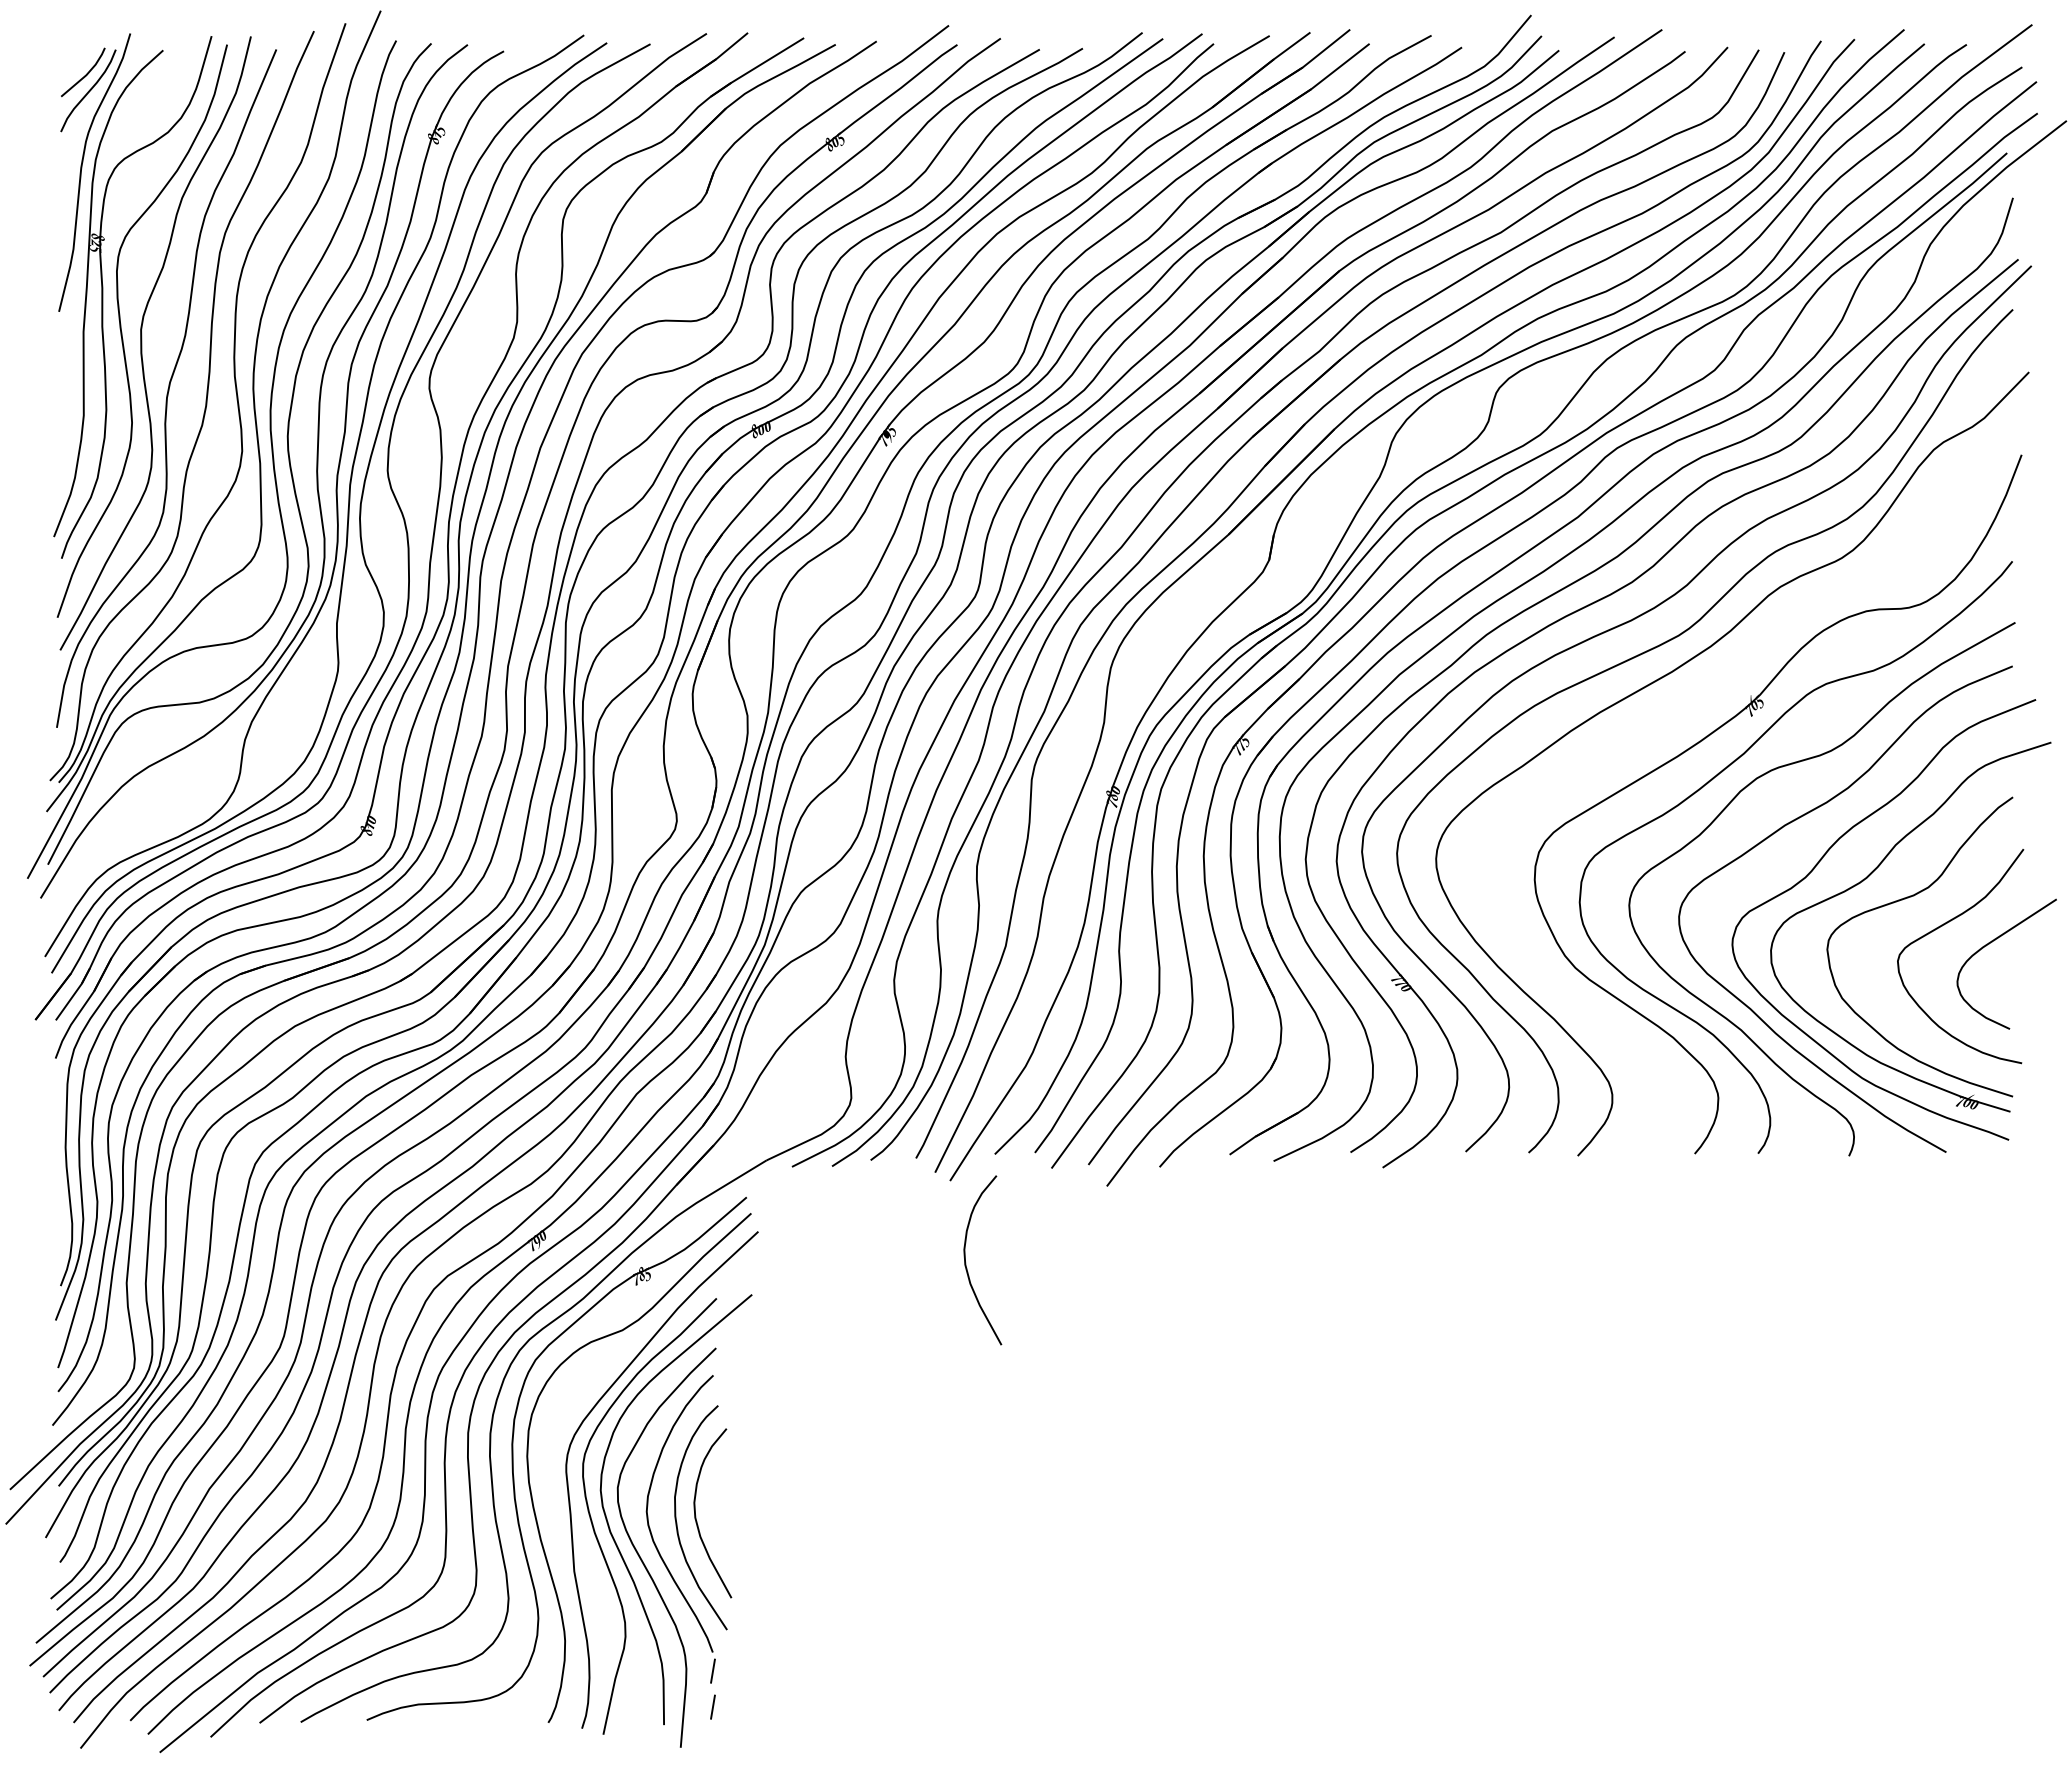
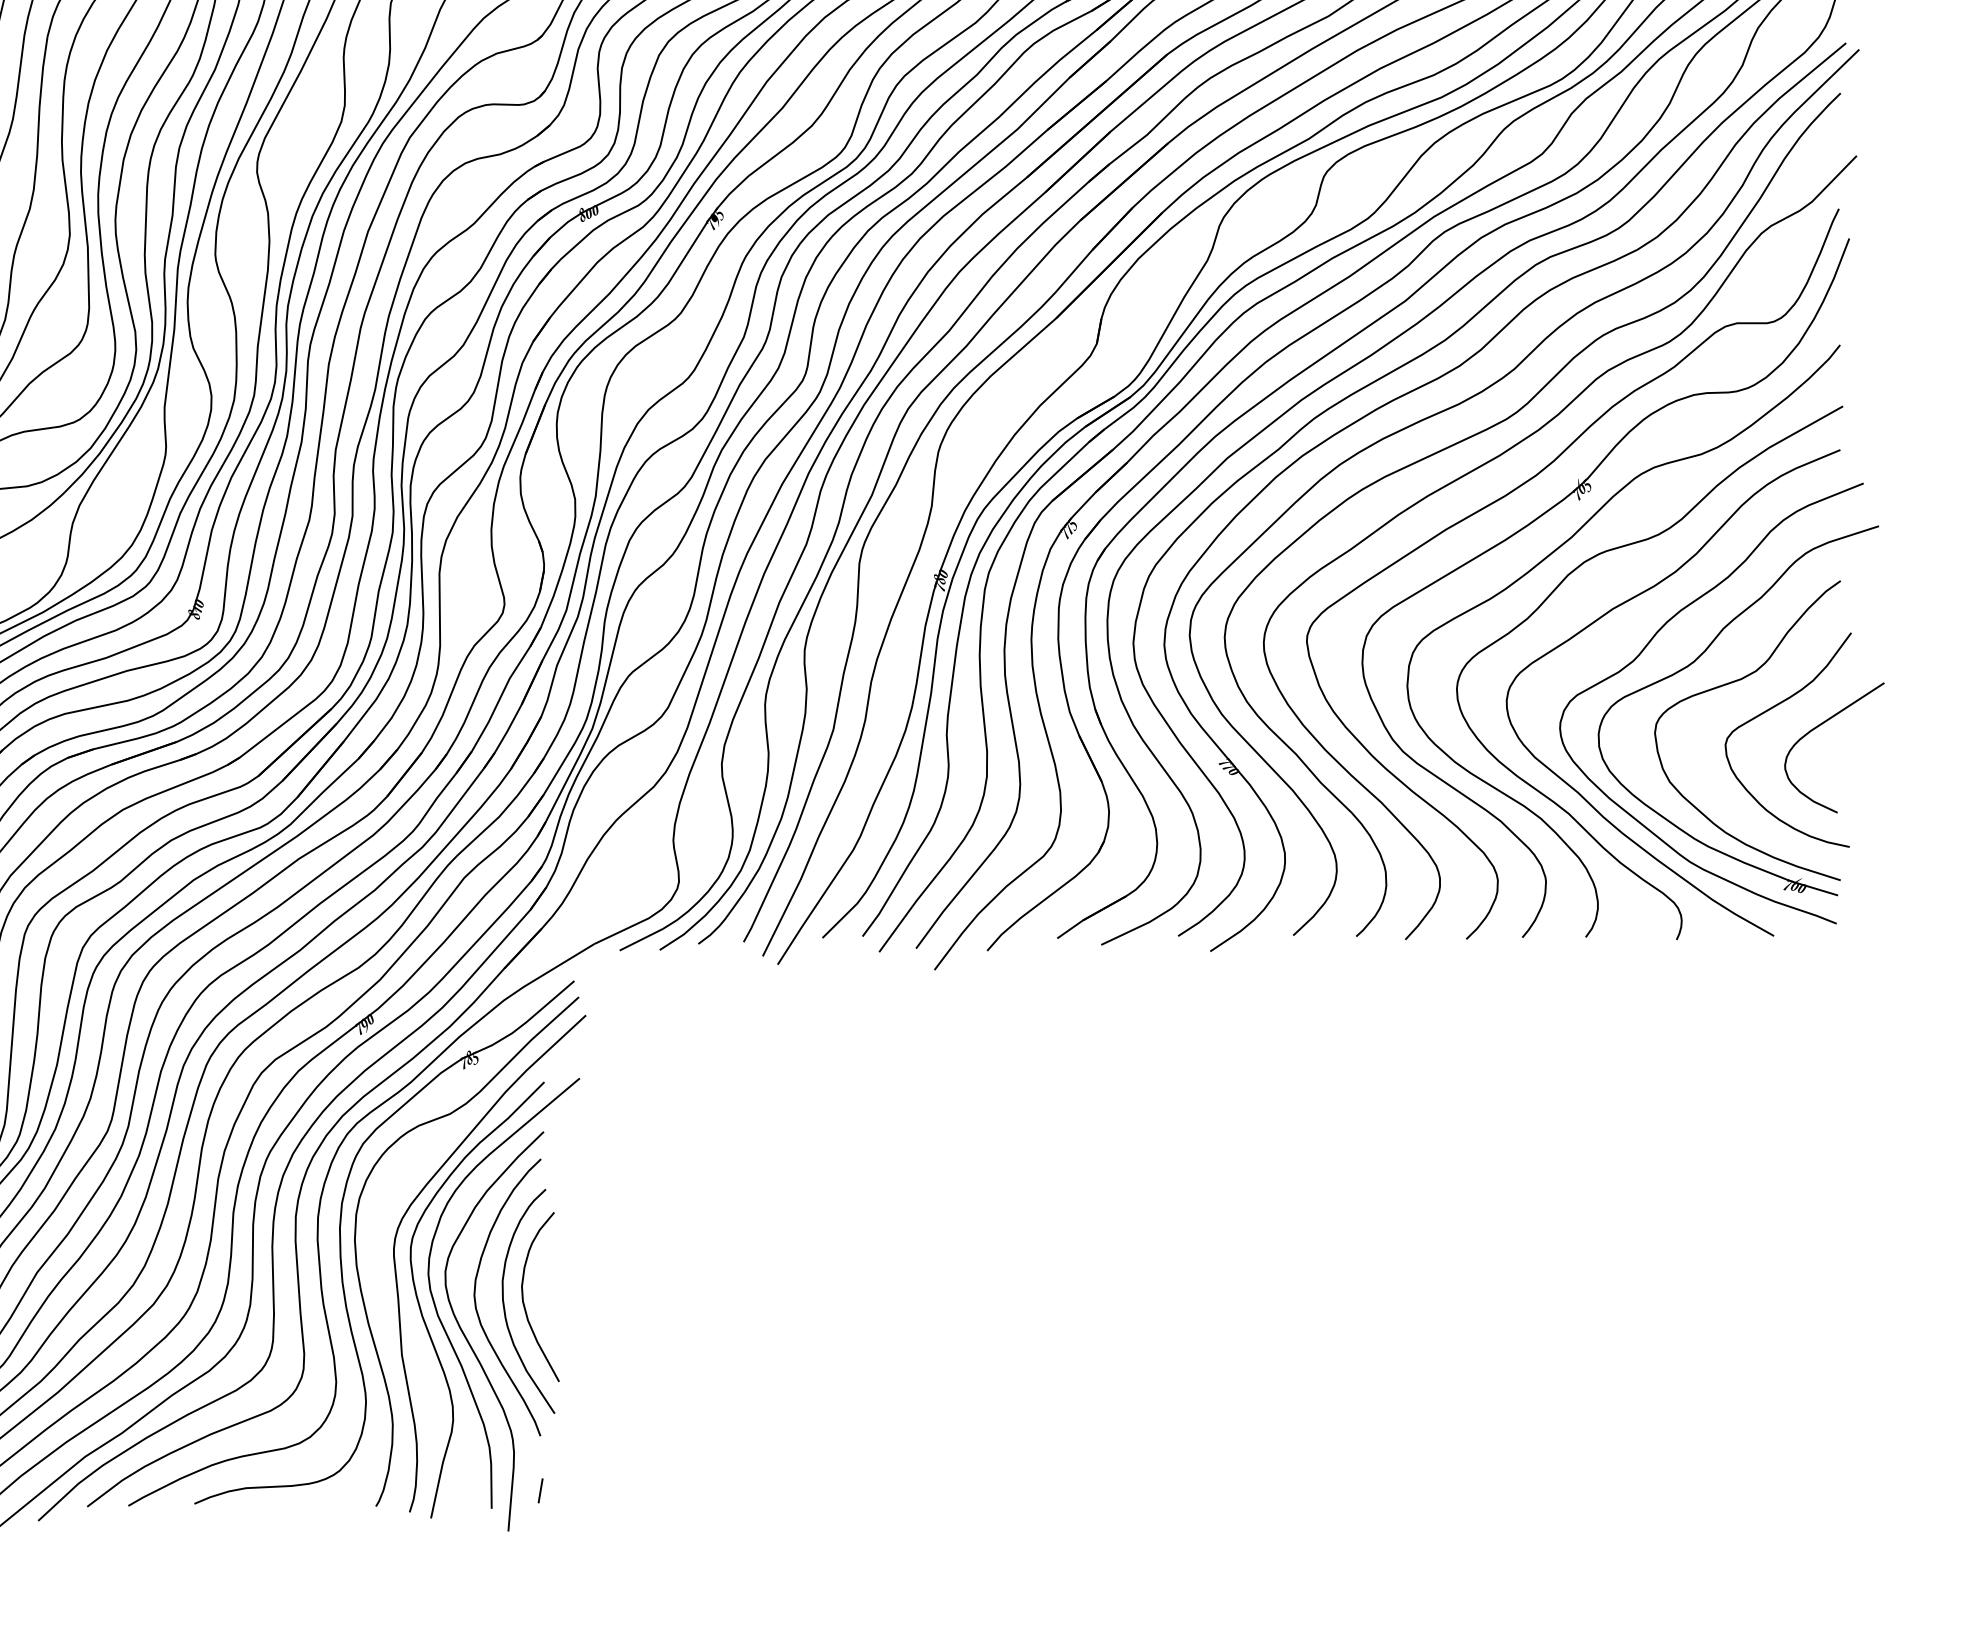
curve: (1688, 706) -> (1516, 490), added
curve: (966, 1262) -> (794, 1046), removed
line: (712, 1670) -> (540, 1454), removed

